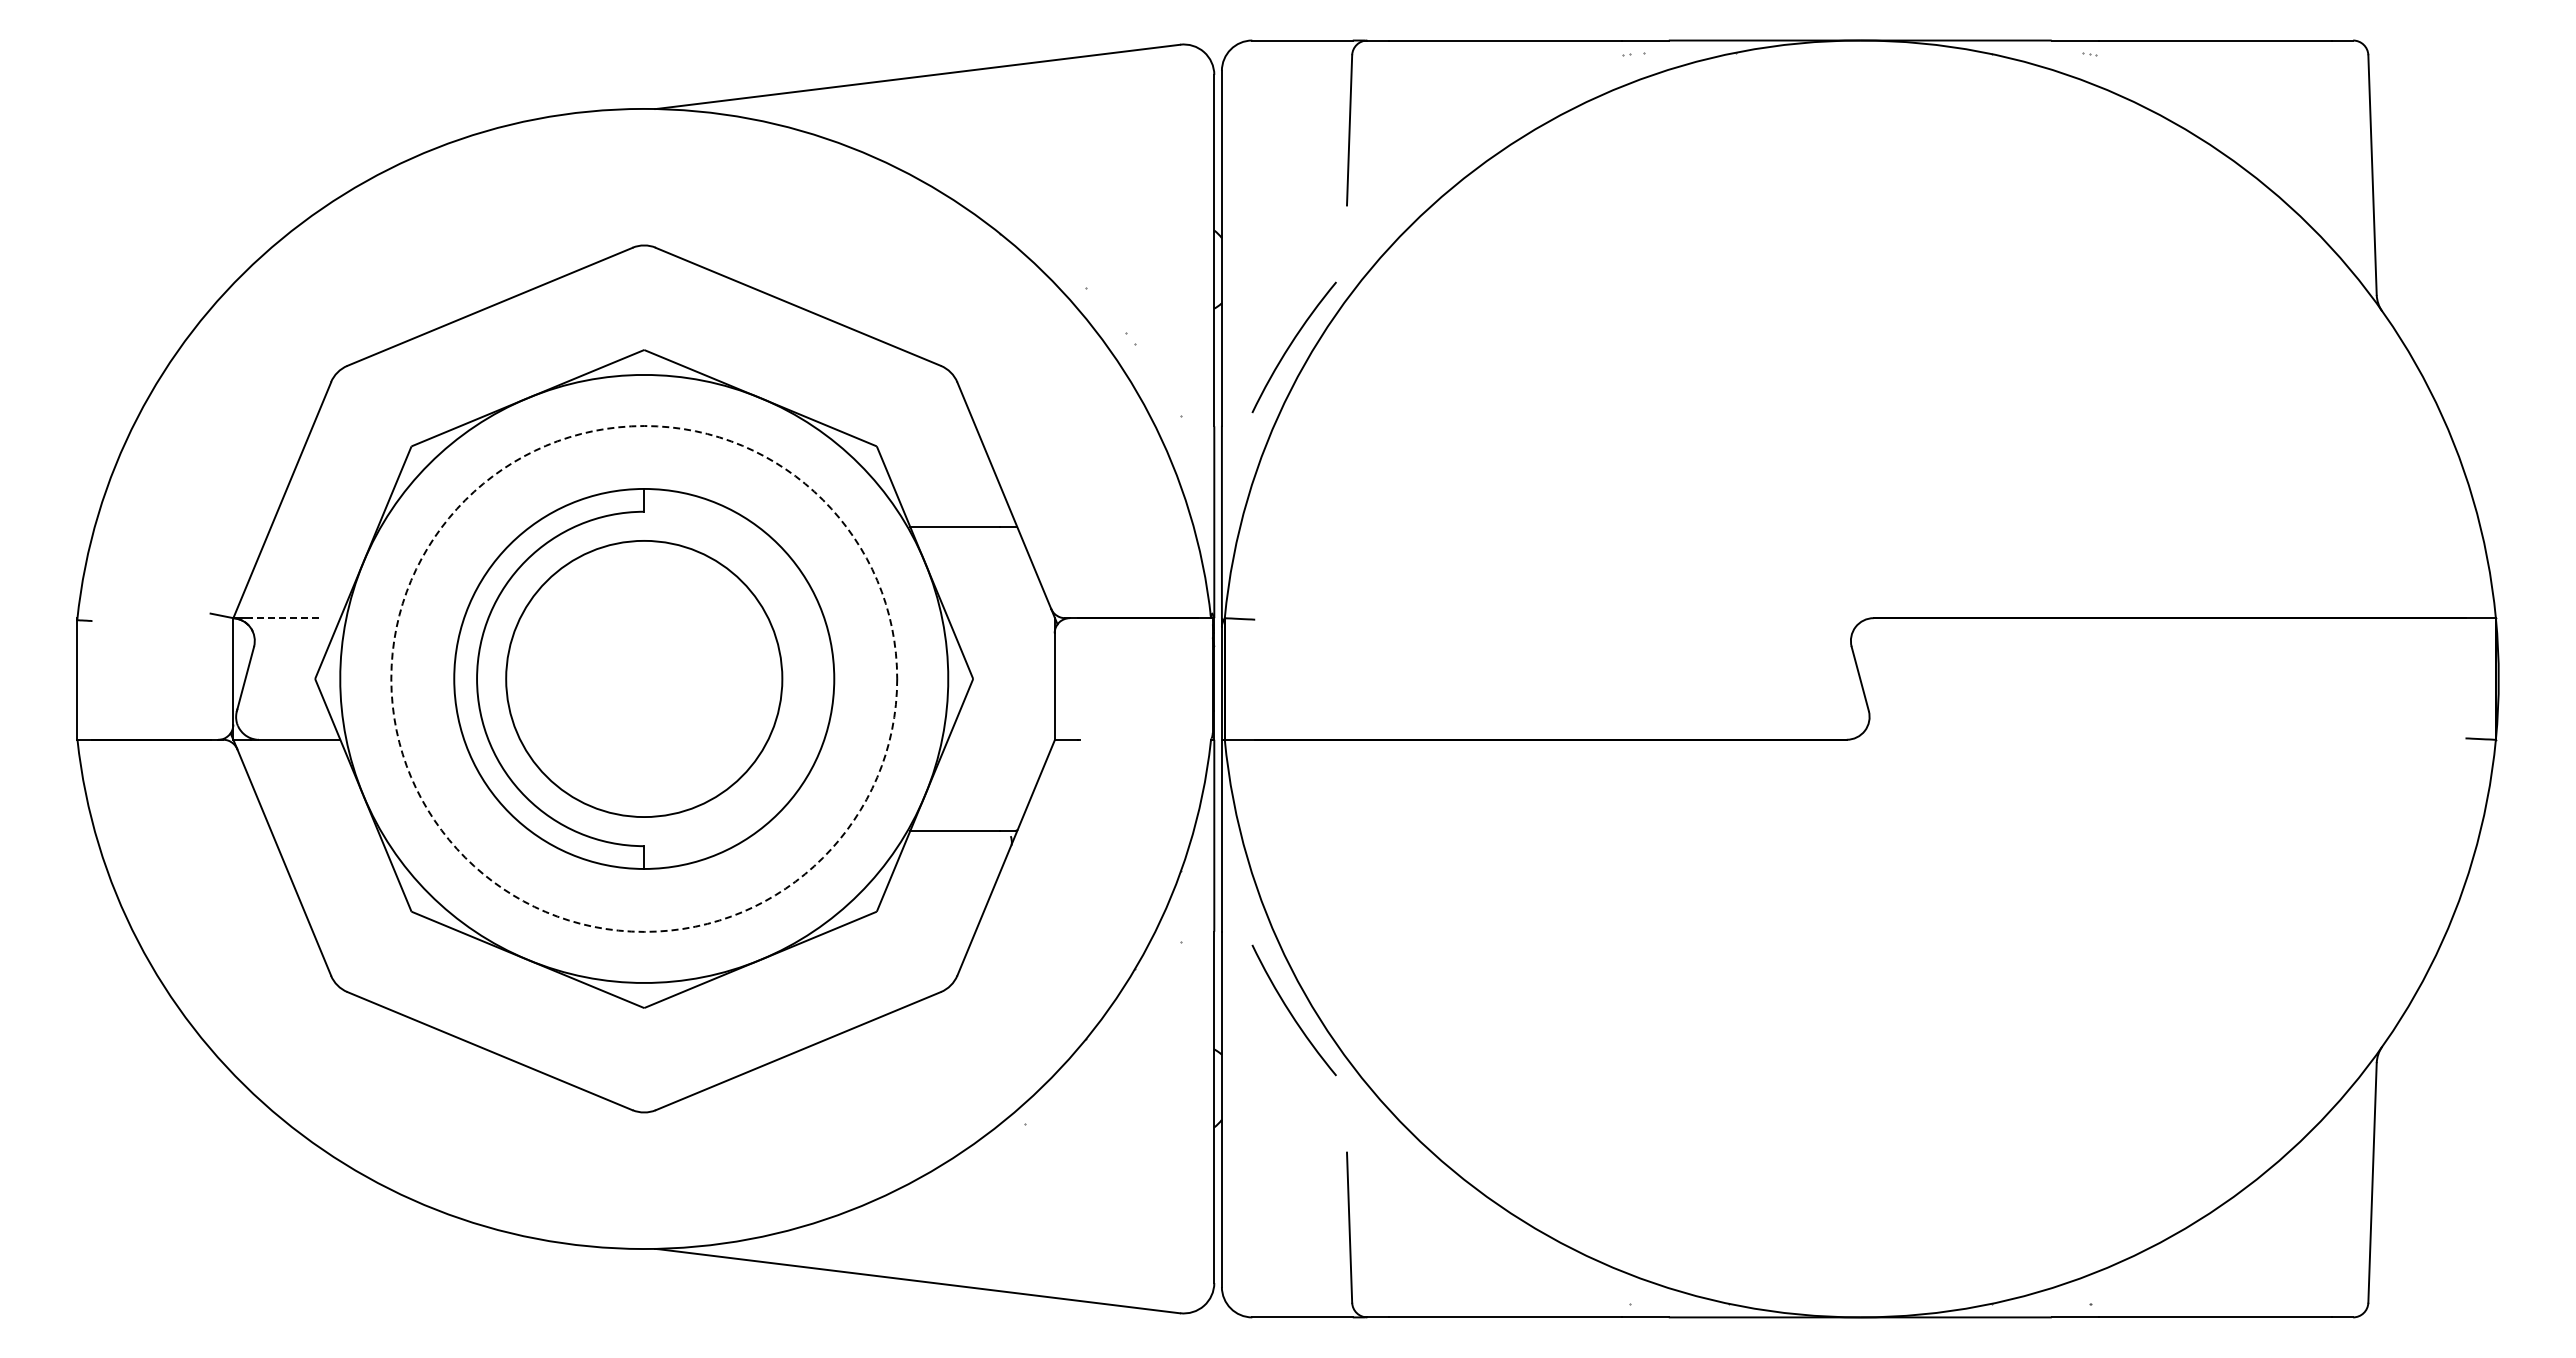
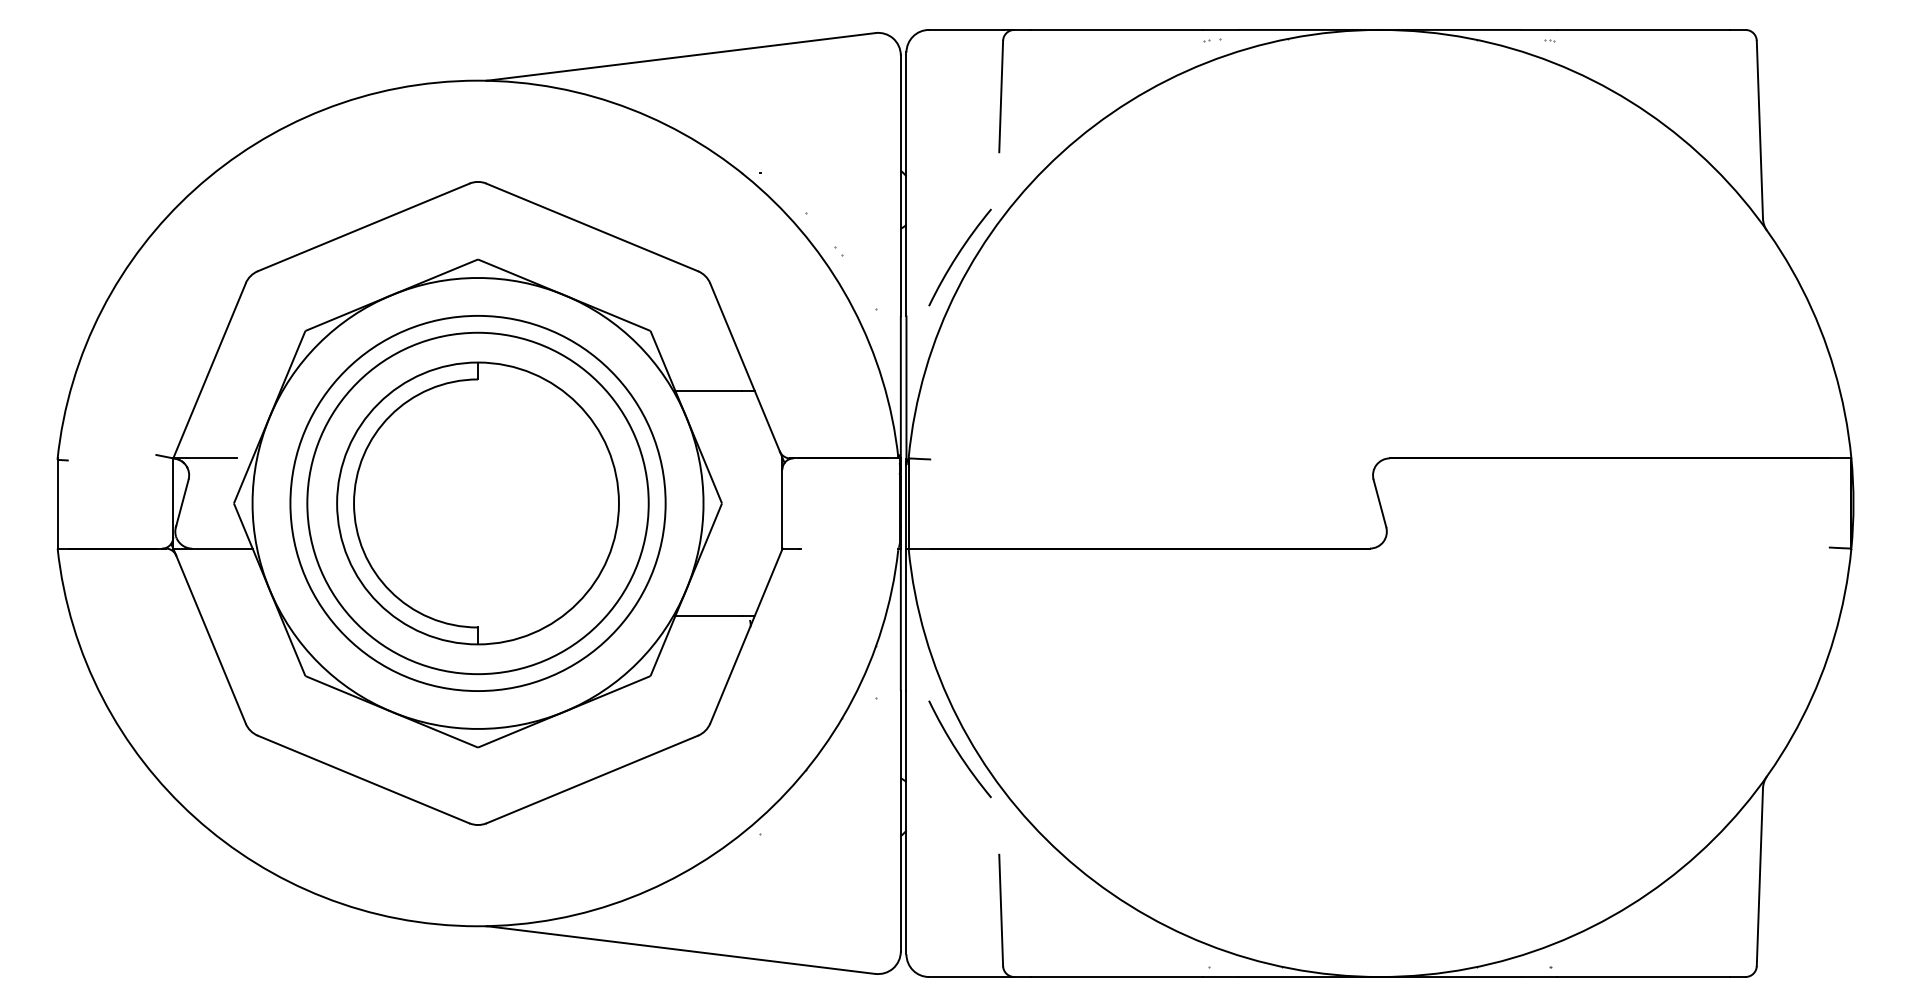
line: (284, 618) -> (211, 458), dashed -> solid
circle: (644, 678) -> (478, 503), dashed -> solid
circle: (644, 678) -> (478, 503), size x1.67

